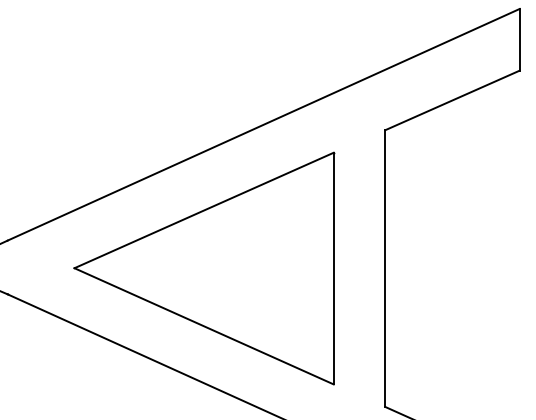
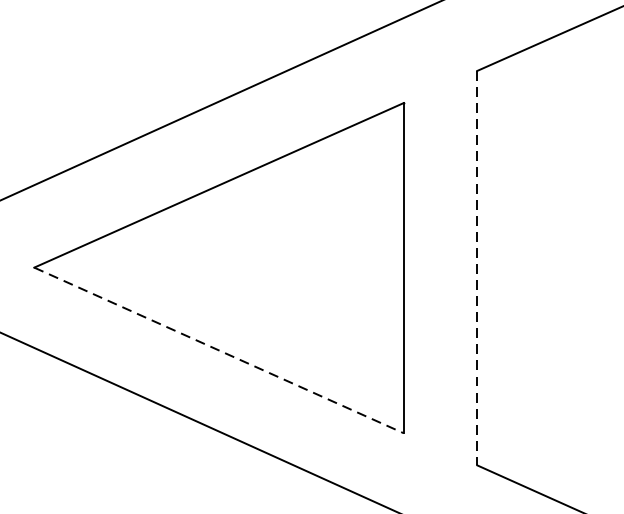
line: (385, 269) -> (477, 269), solid -> dashed
line: (204, 326) -> (219, 350), solid -> dashed

